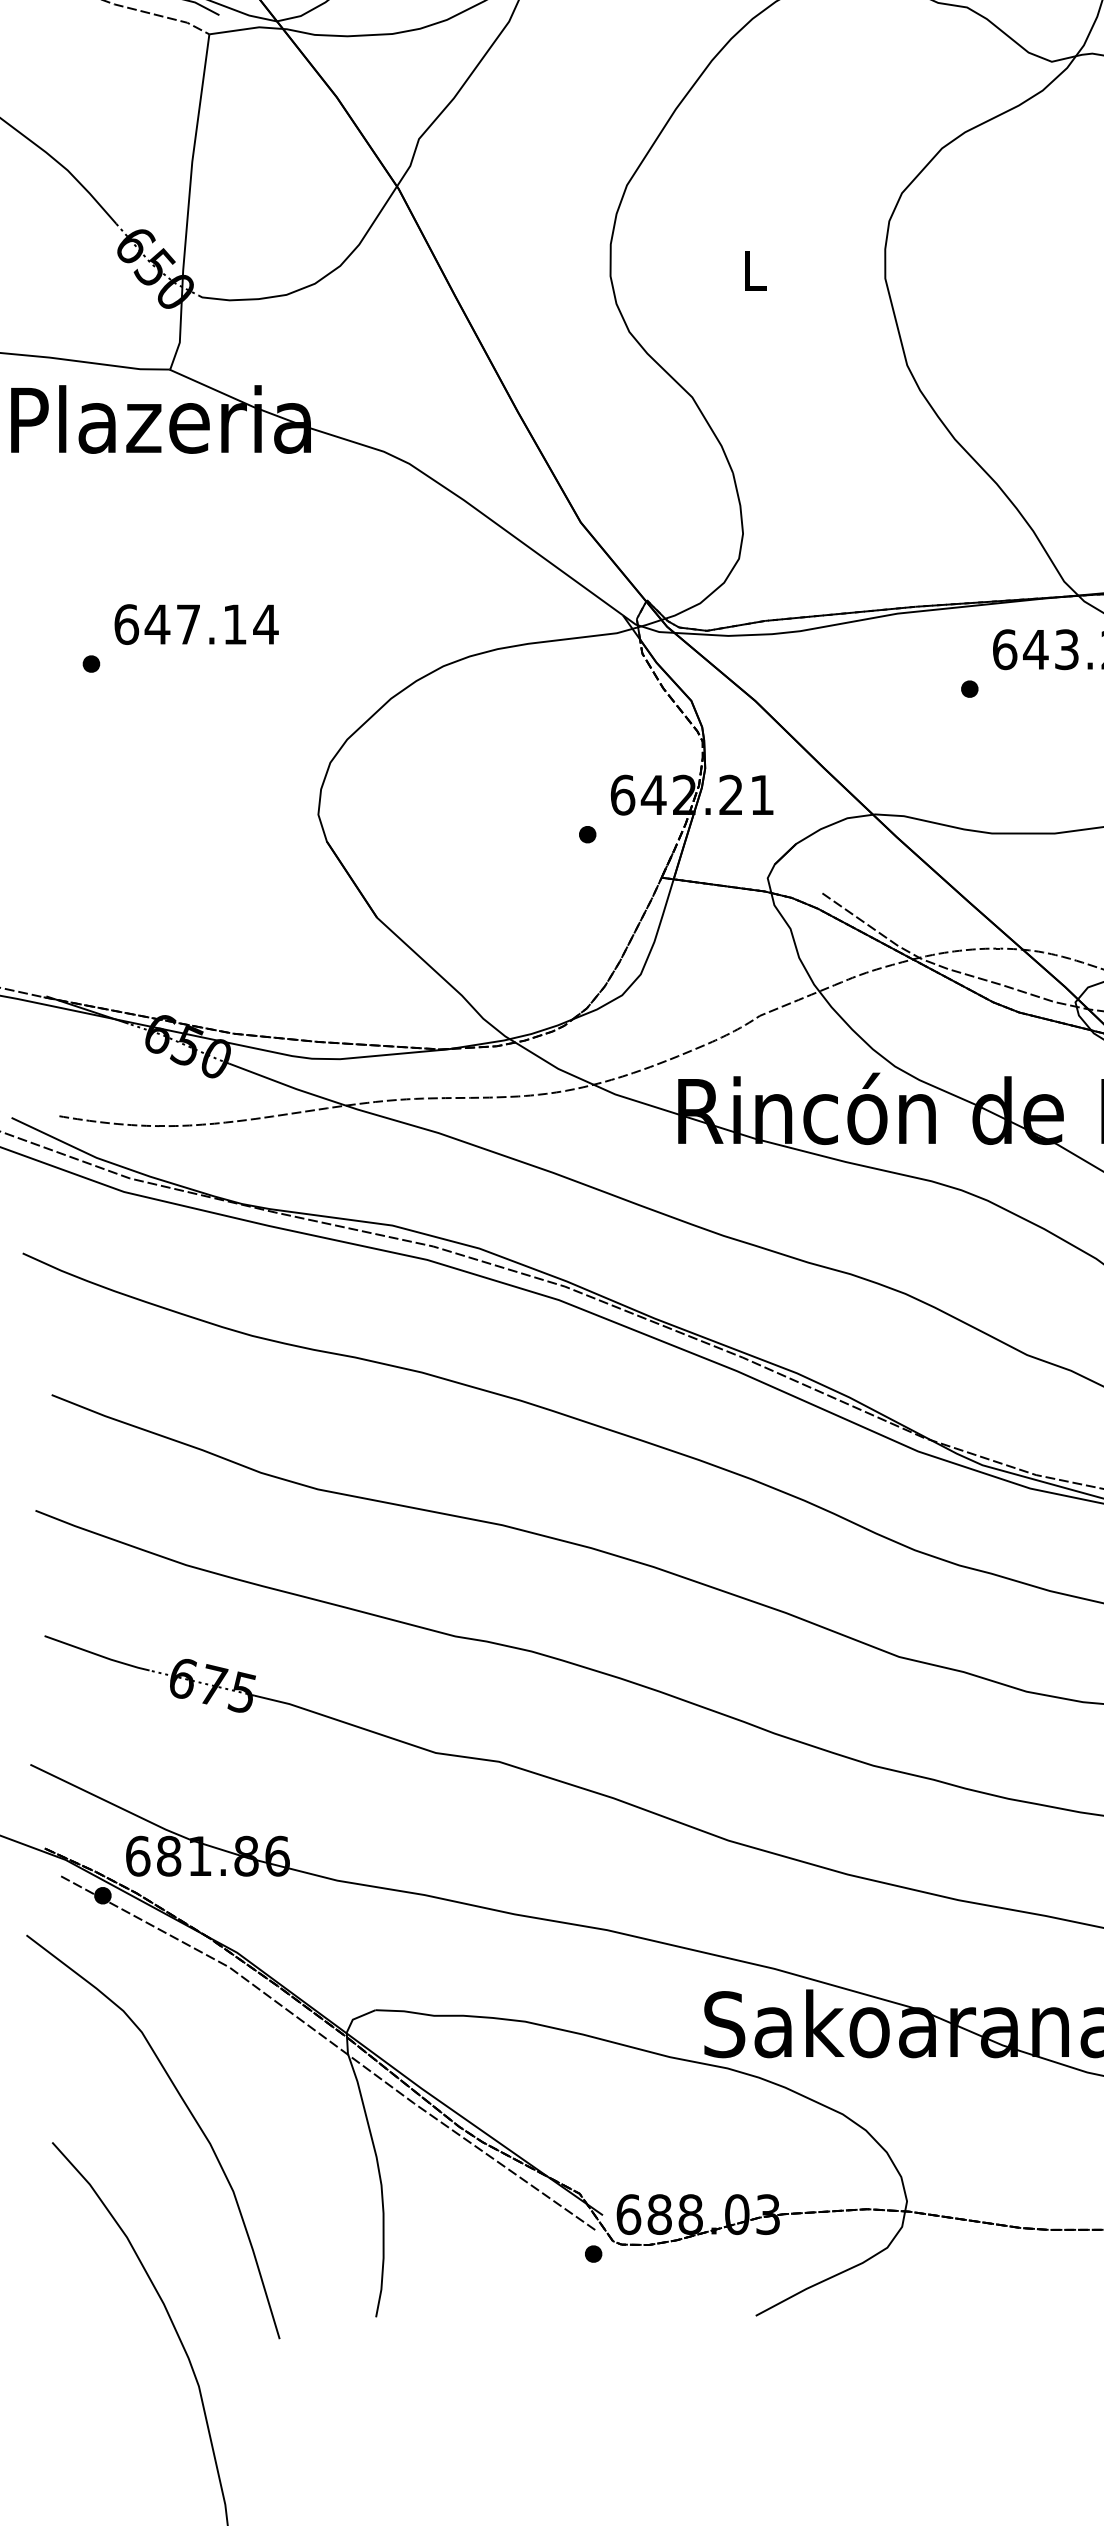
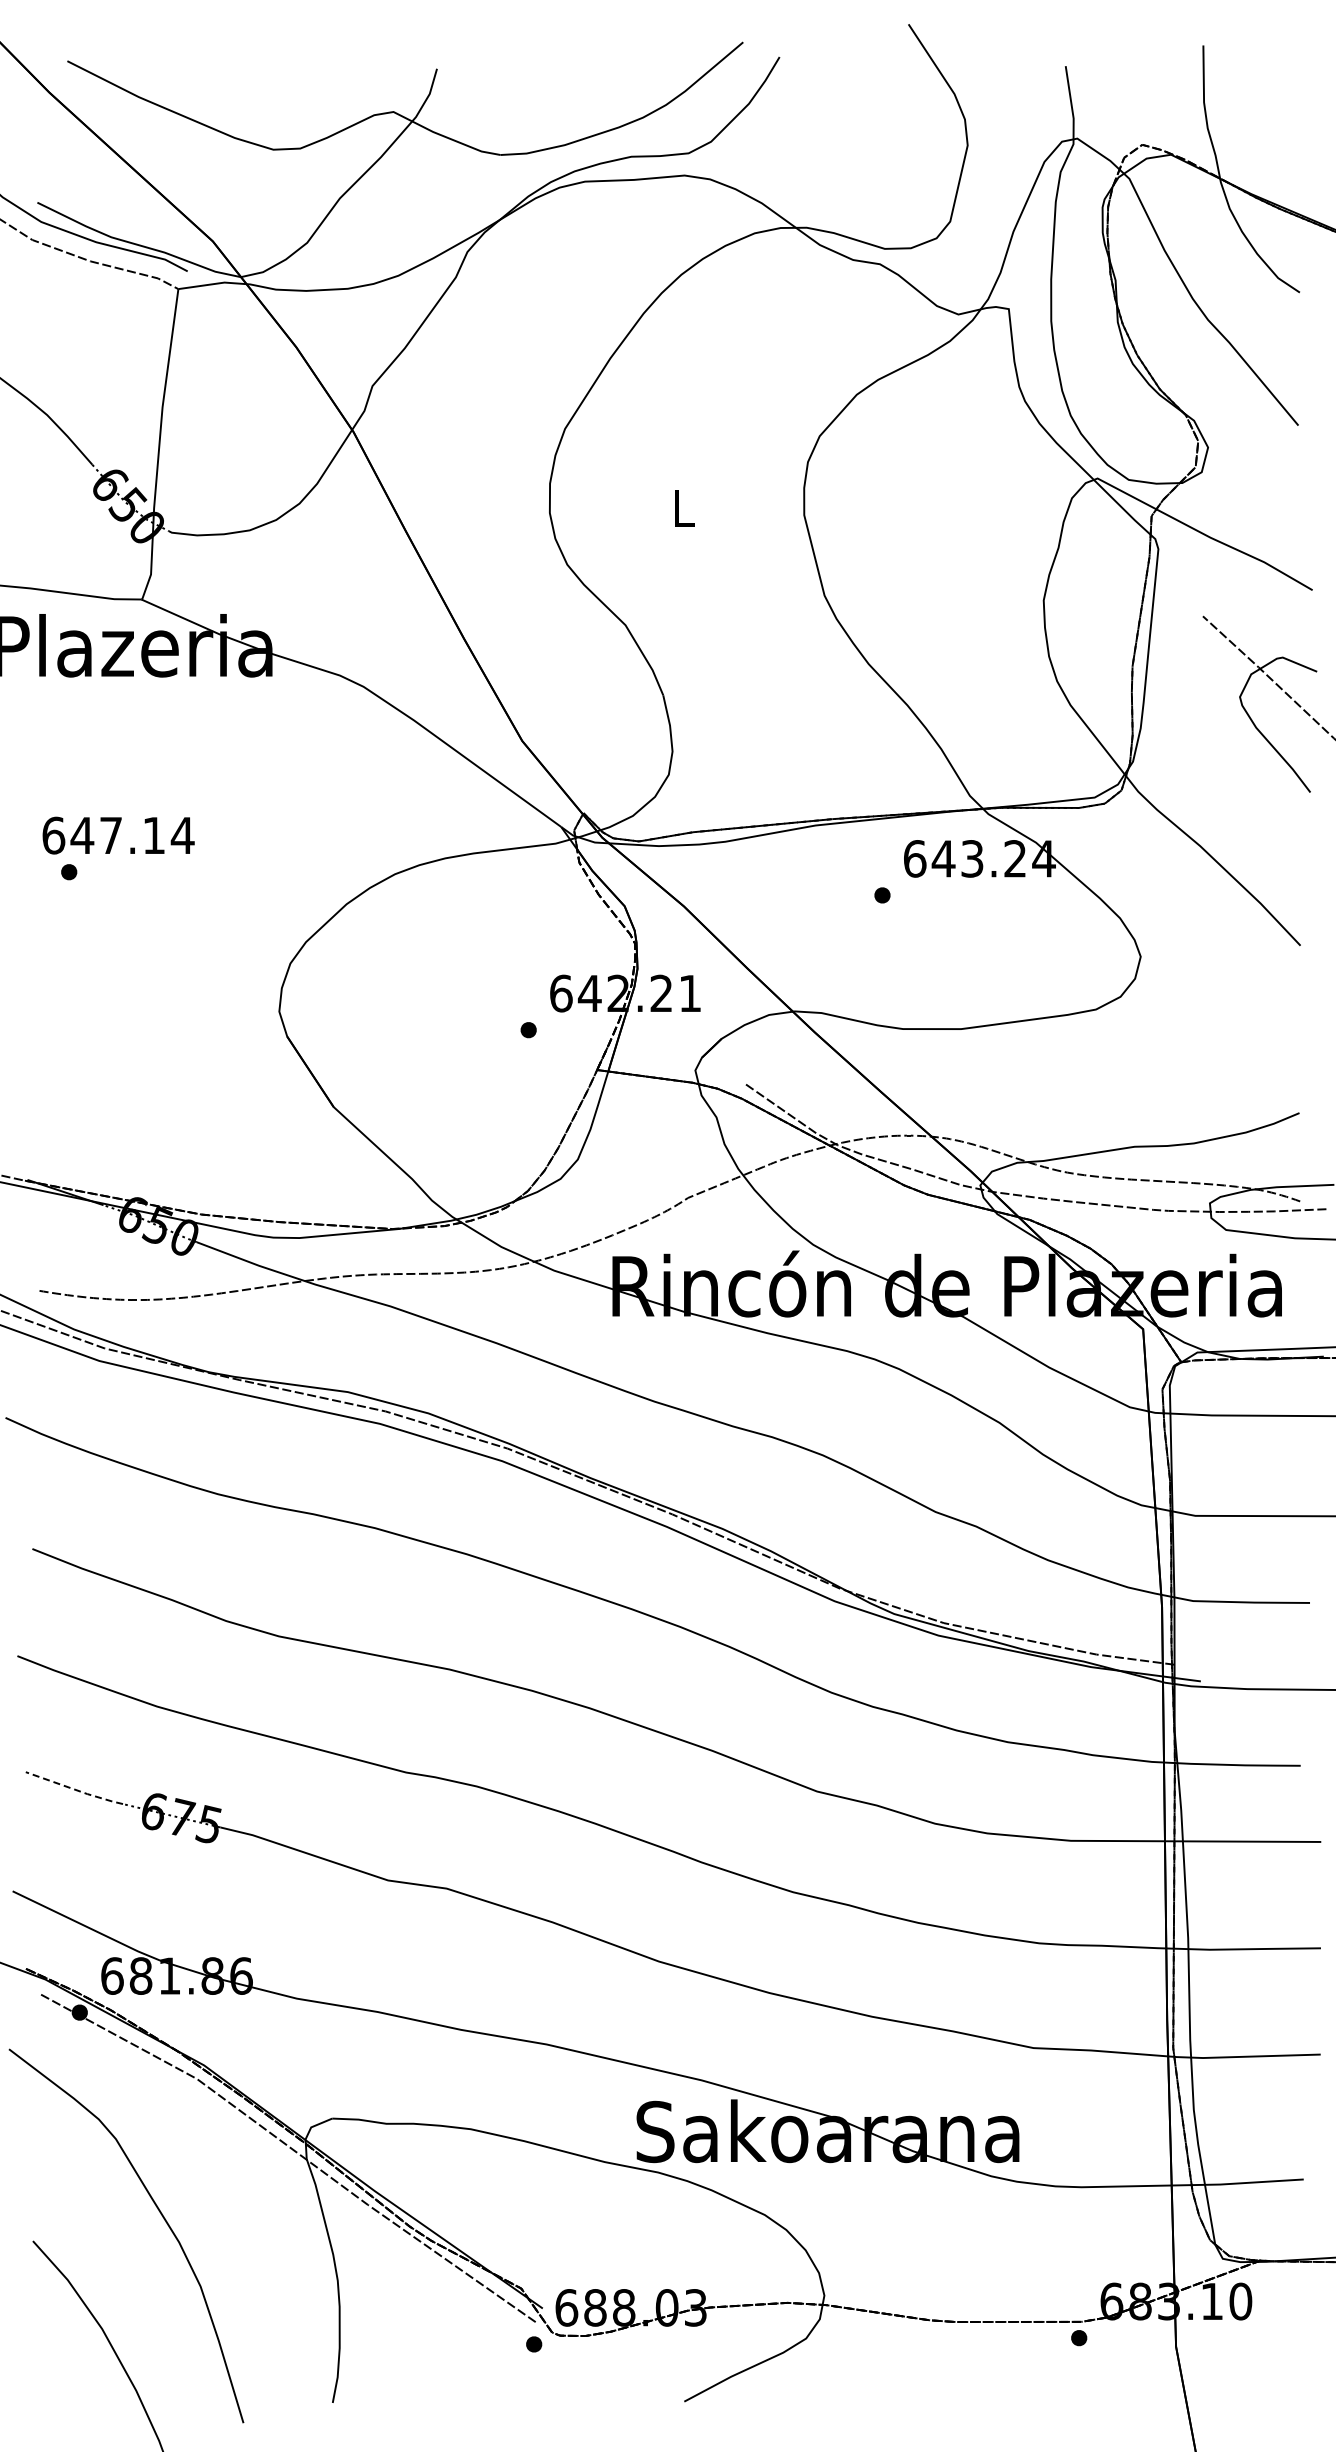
text: (196, 624) -> (118, 835), moved
line: (98, 1654) -> (75, 1789), solid -> dashed

